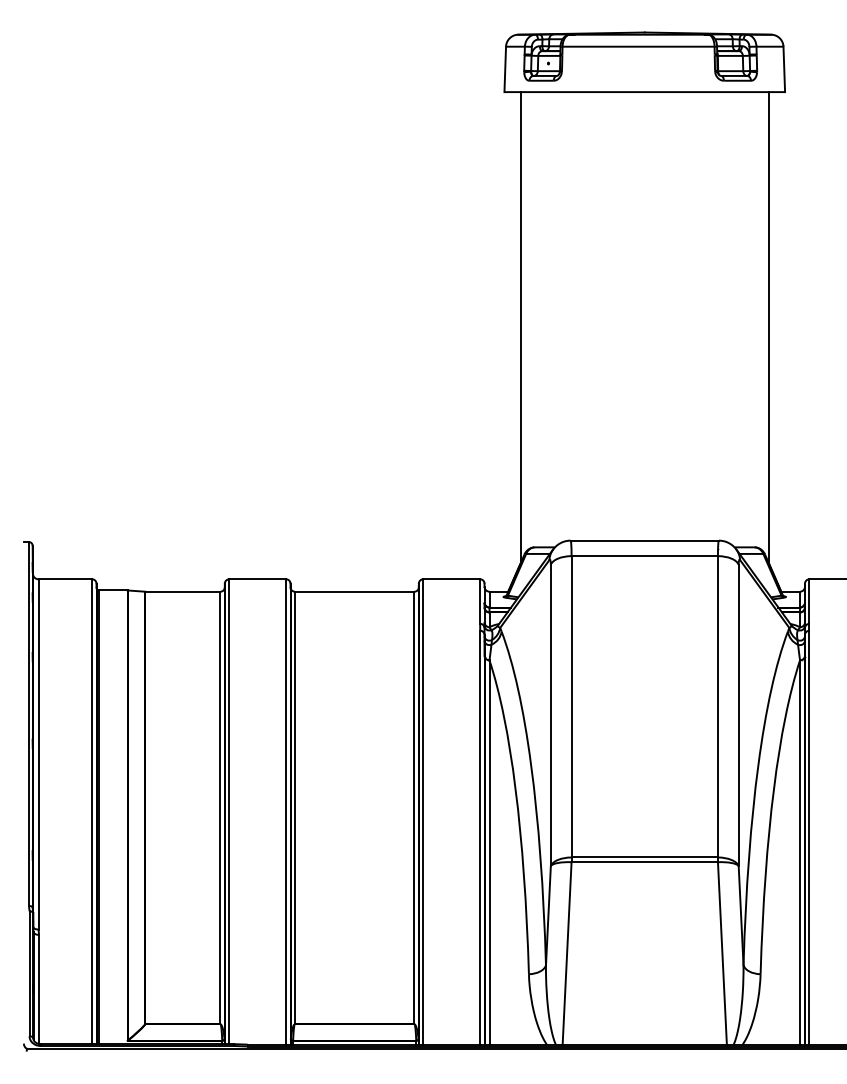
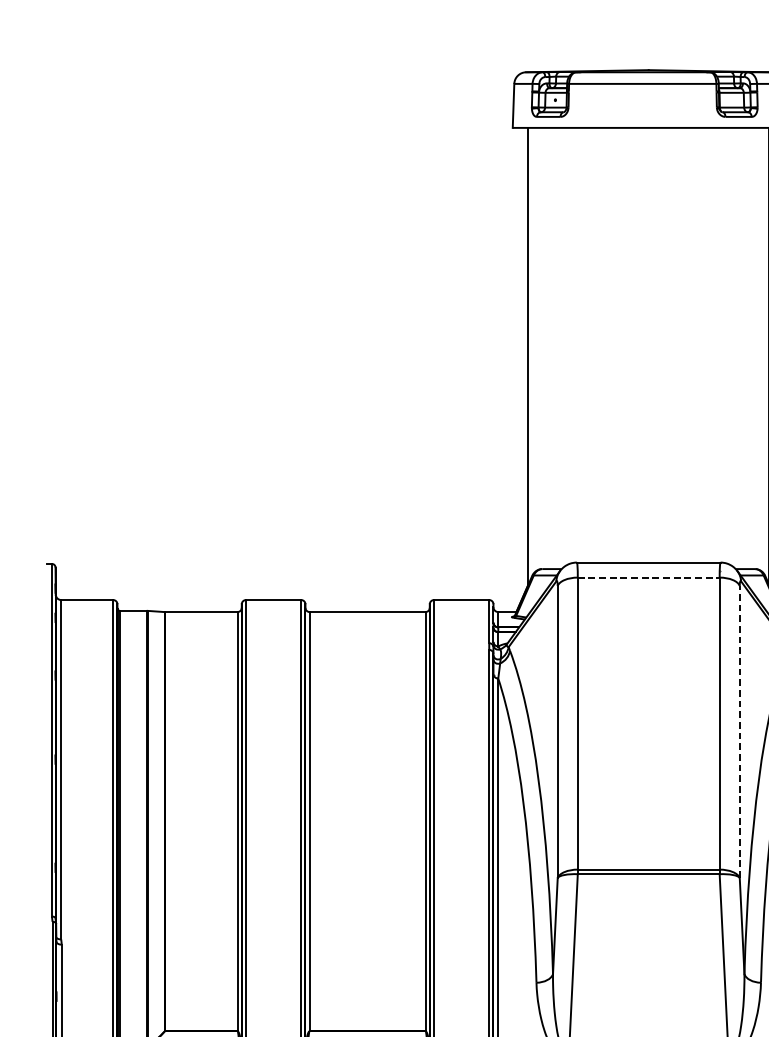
line: (645, 556) -> (649, 577), solid -> dashed
line: (738, 715) -> (739, 732), solid -> dashed

